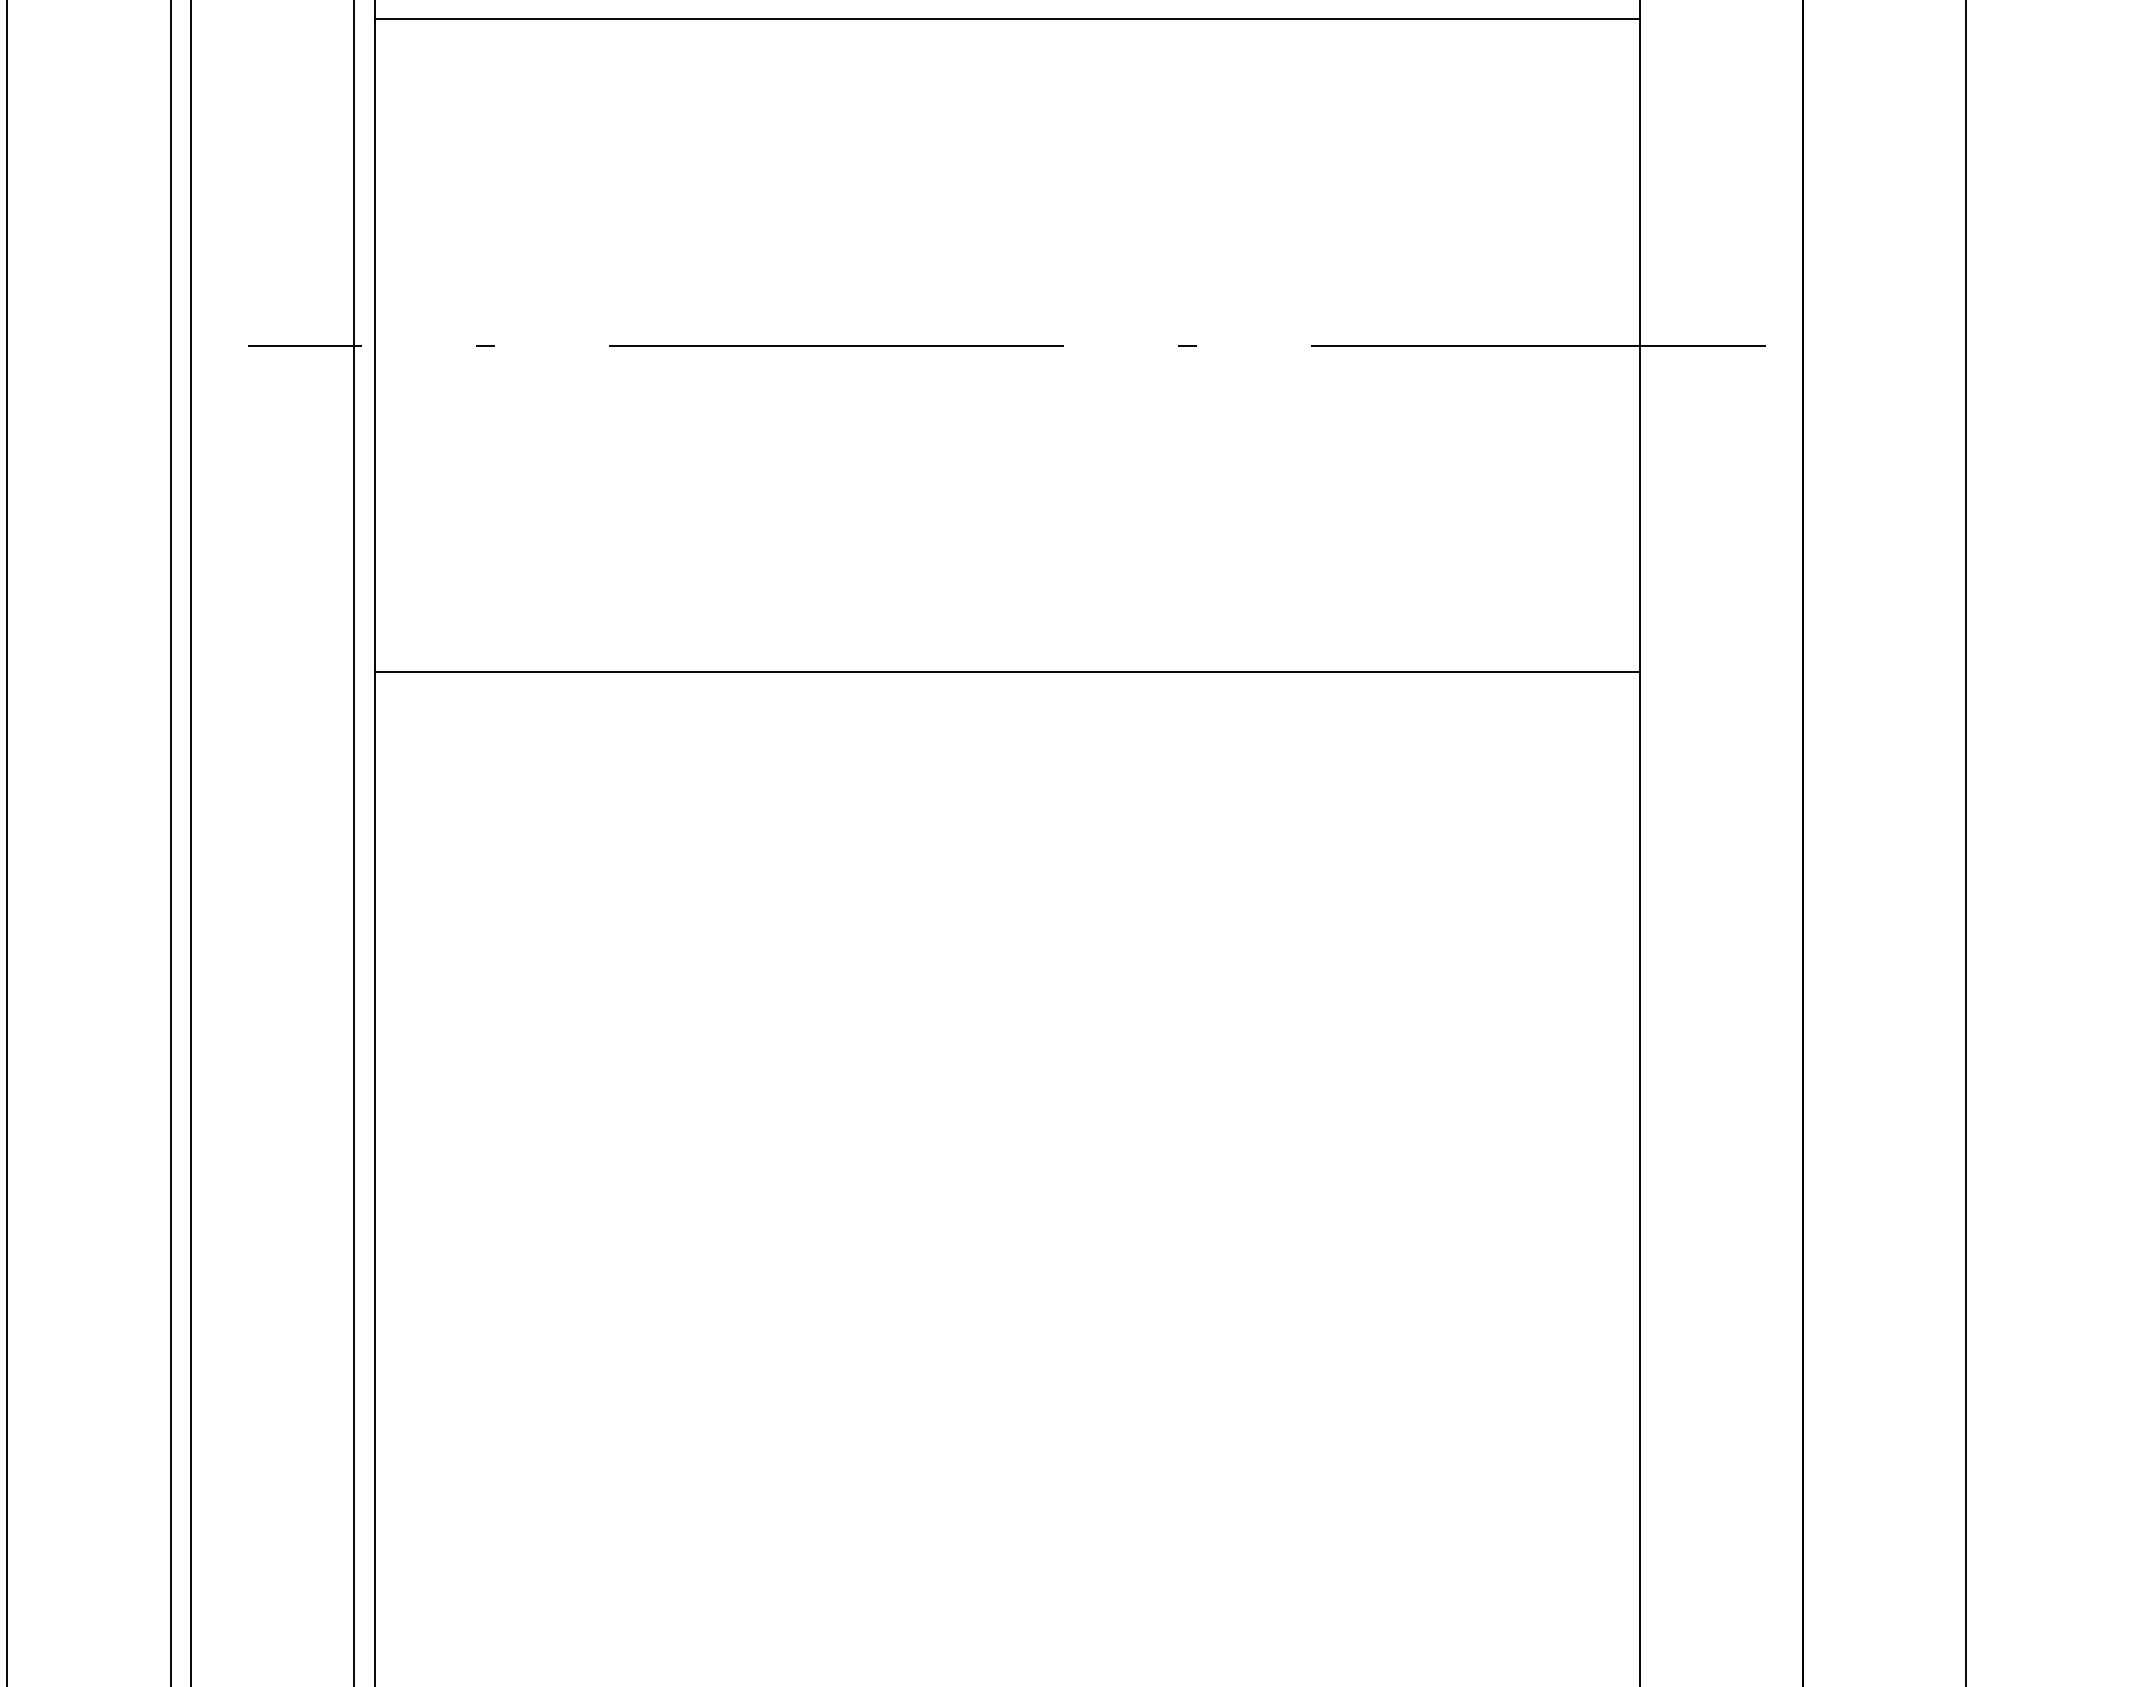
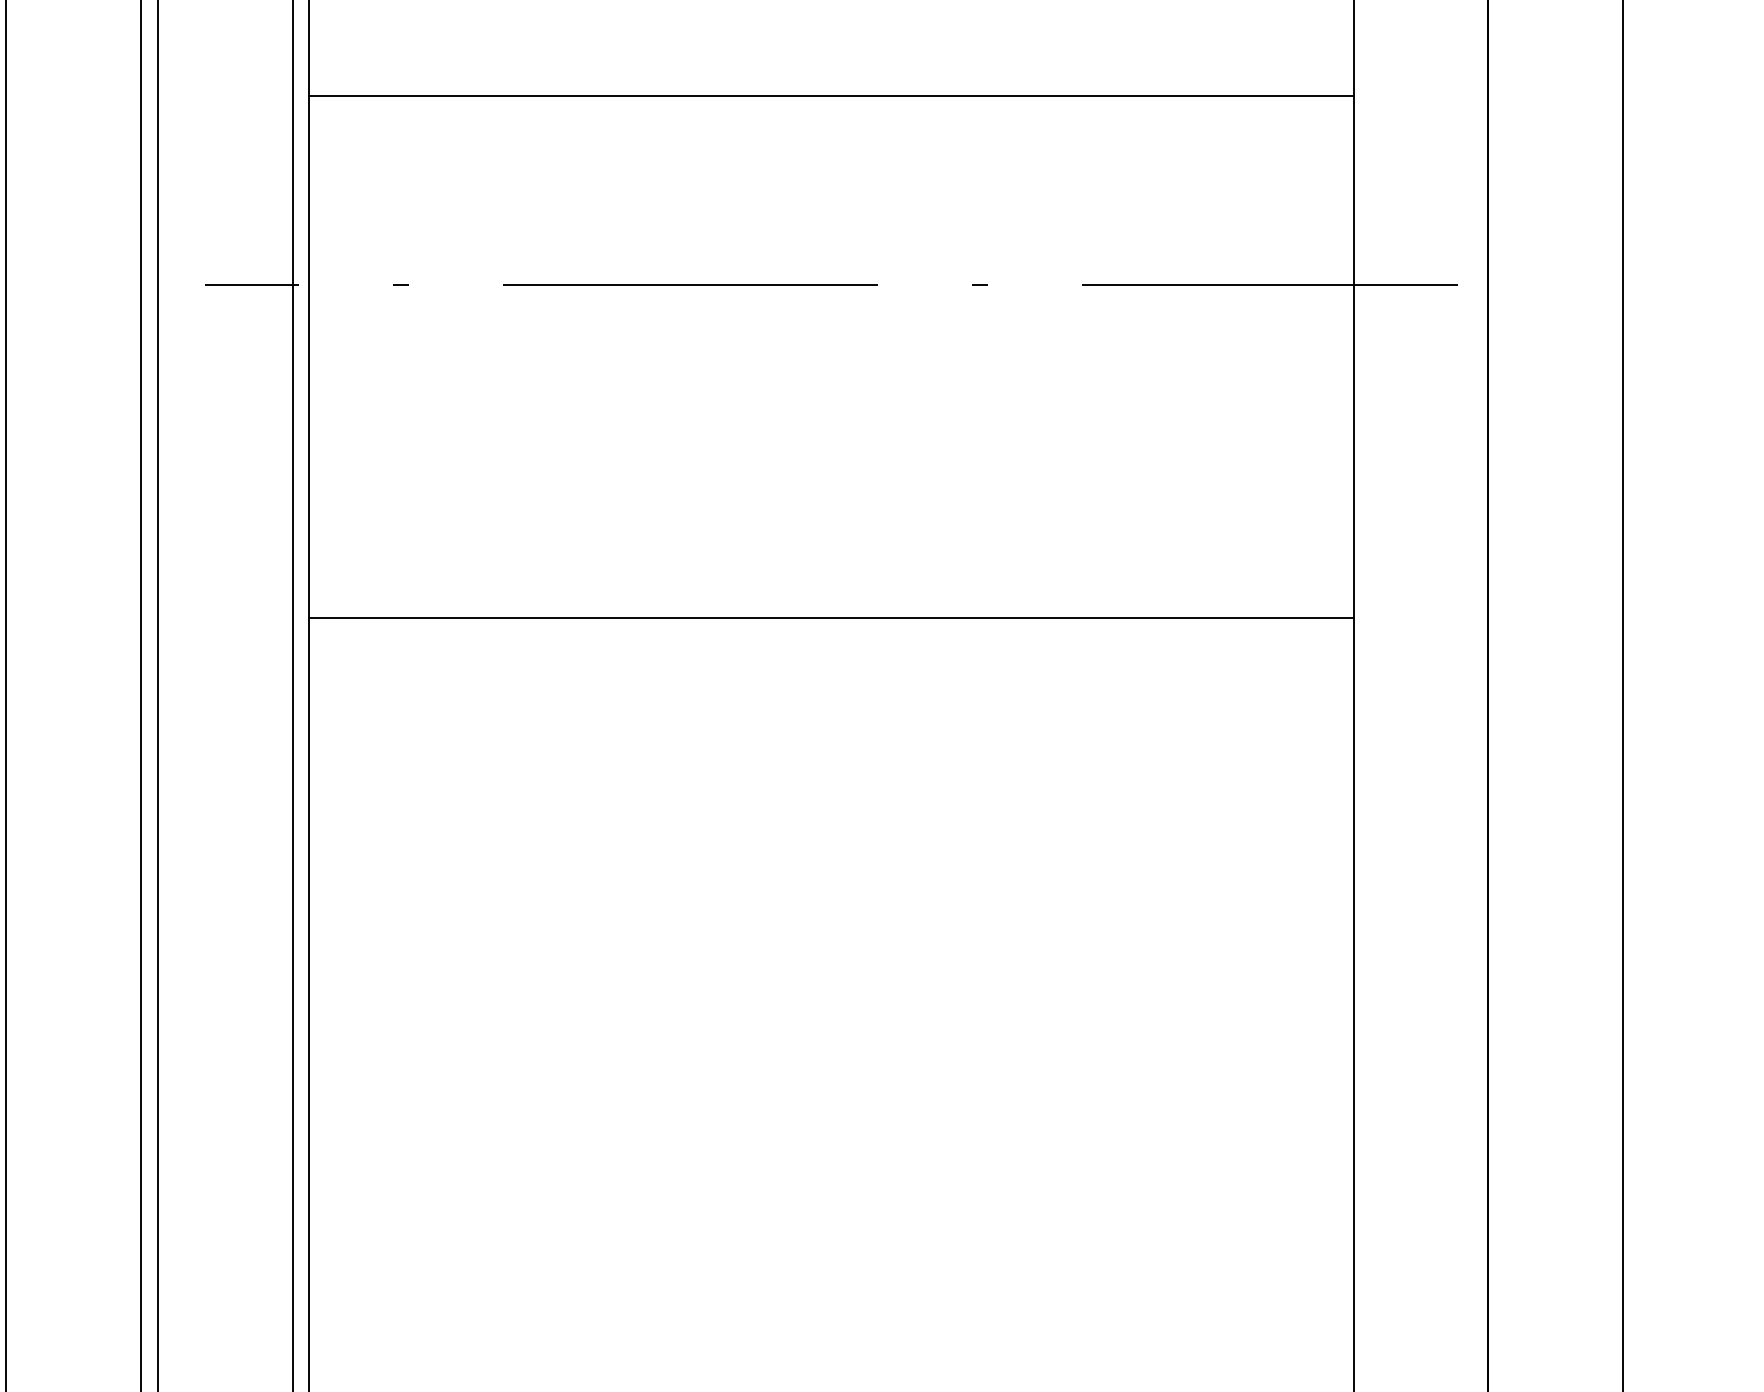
line: (1006, 19) -> (830, 96), moved
line: (1006, 672) -> (830, 617), moved

